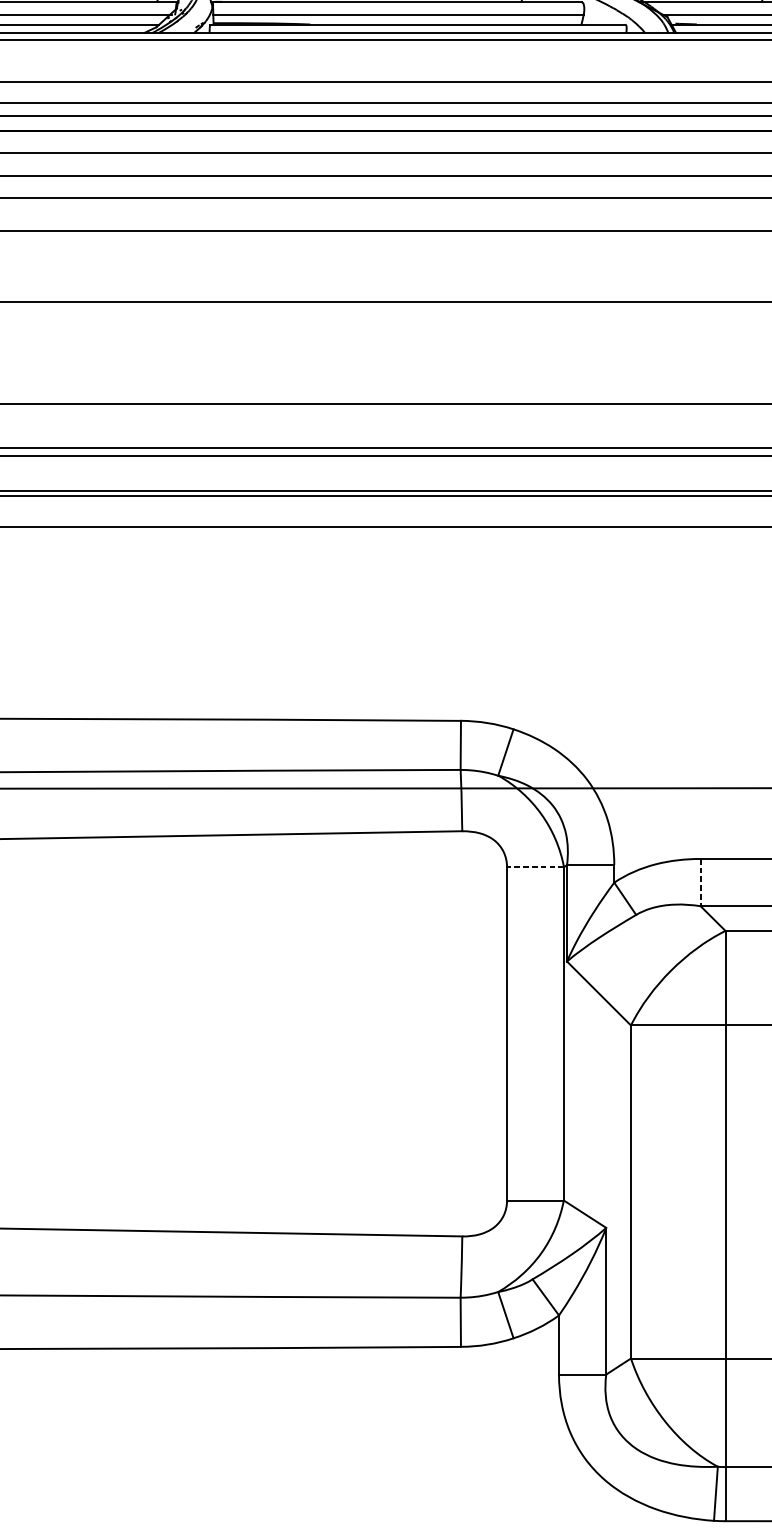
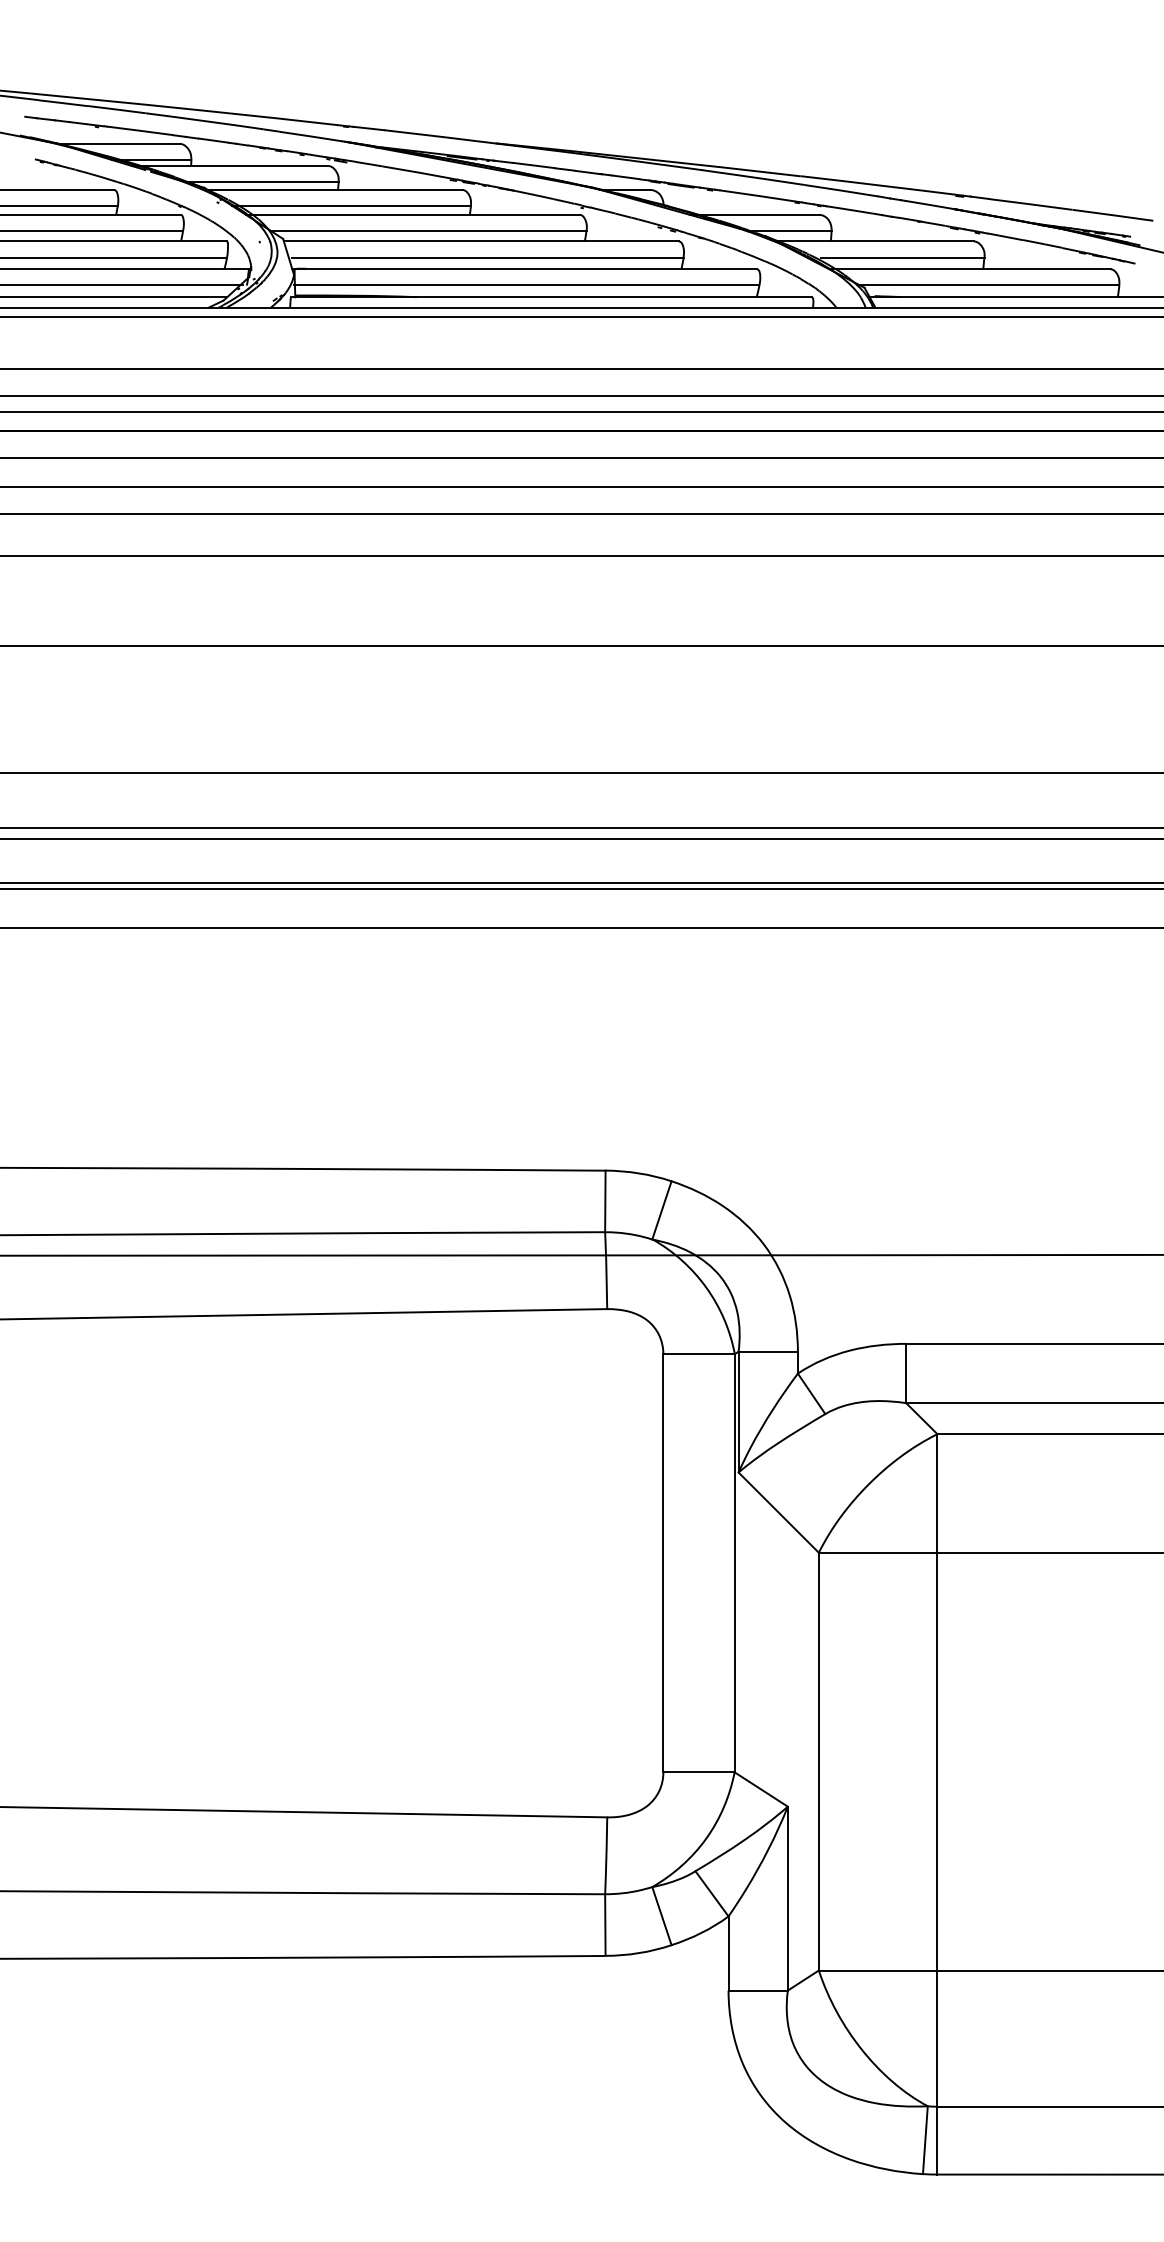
line: (535, 867) -> (699, 1354), dashed -> solid
line: (700, 882) -> (906, 1373), dashed -> solid

